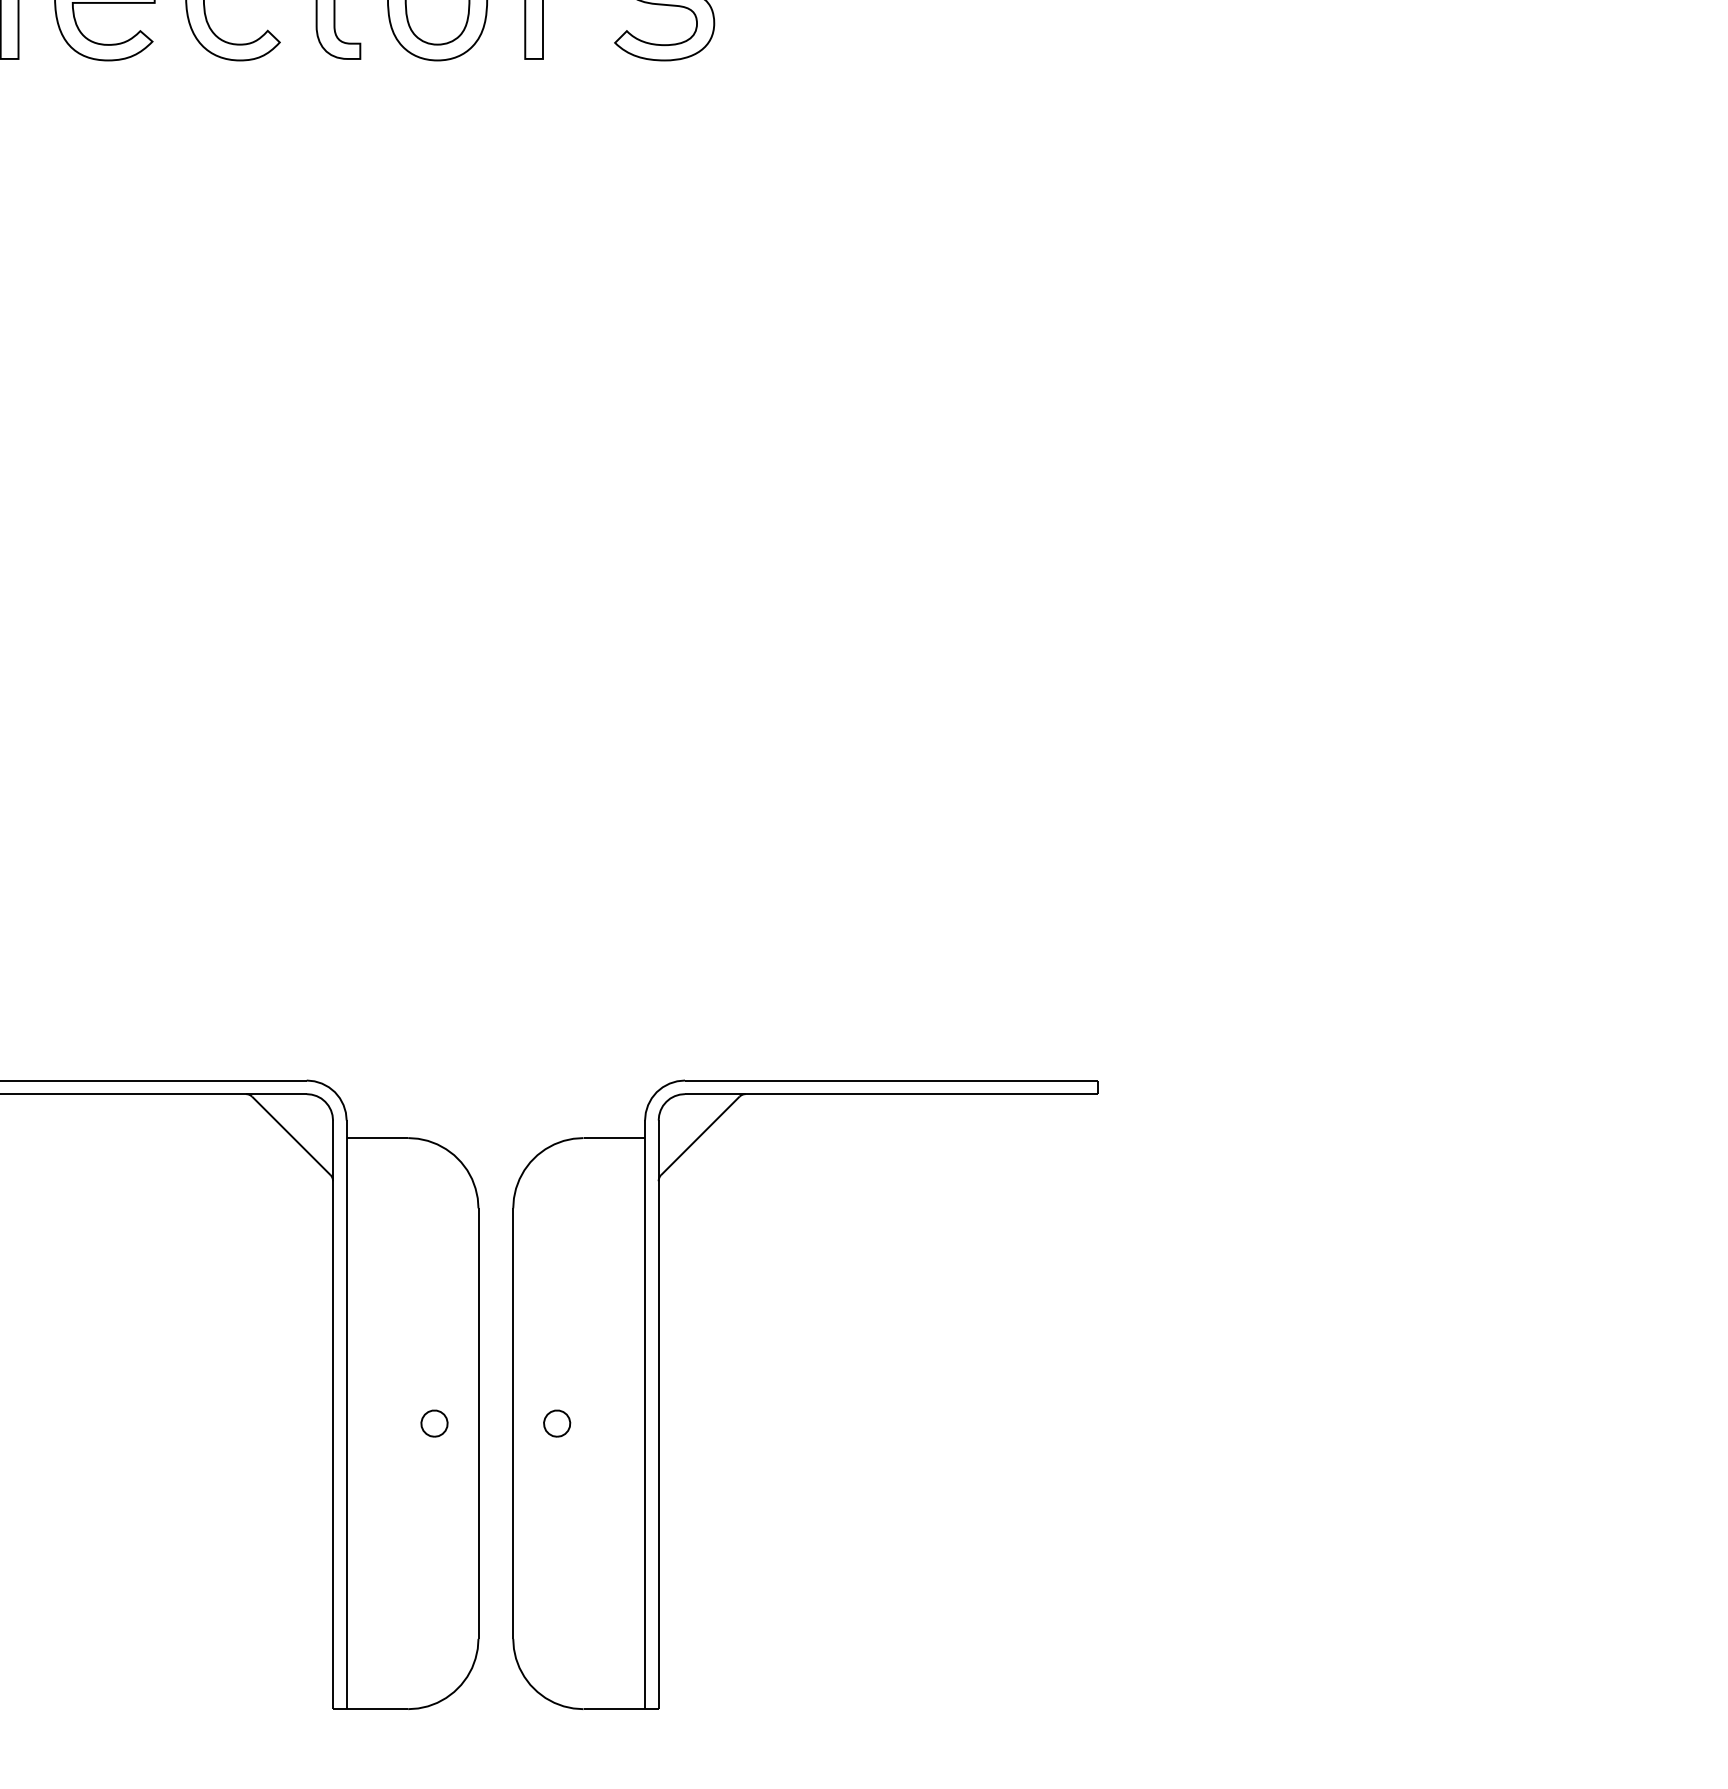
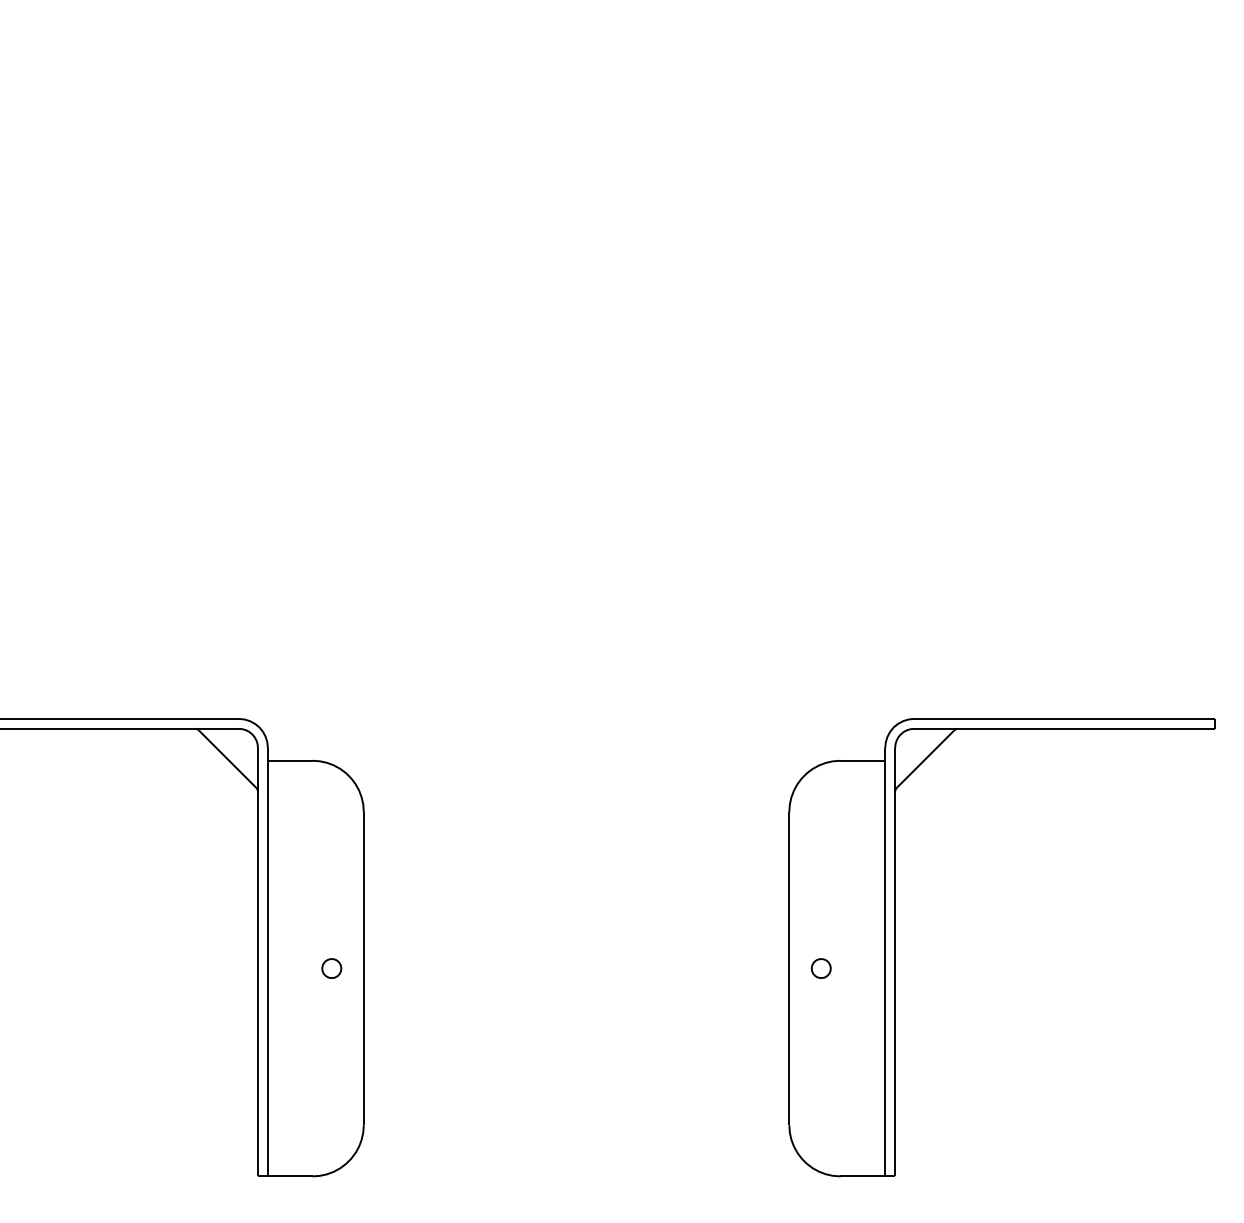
part: (659, 1394) -> (895, 947), moved

